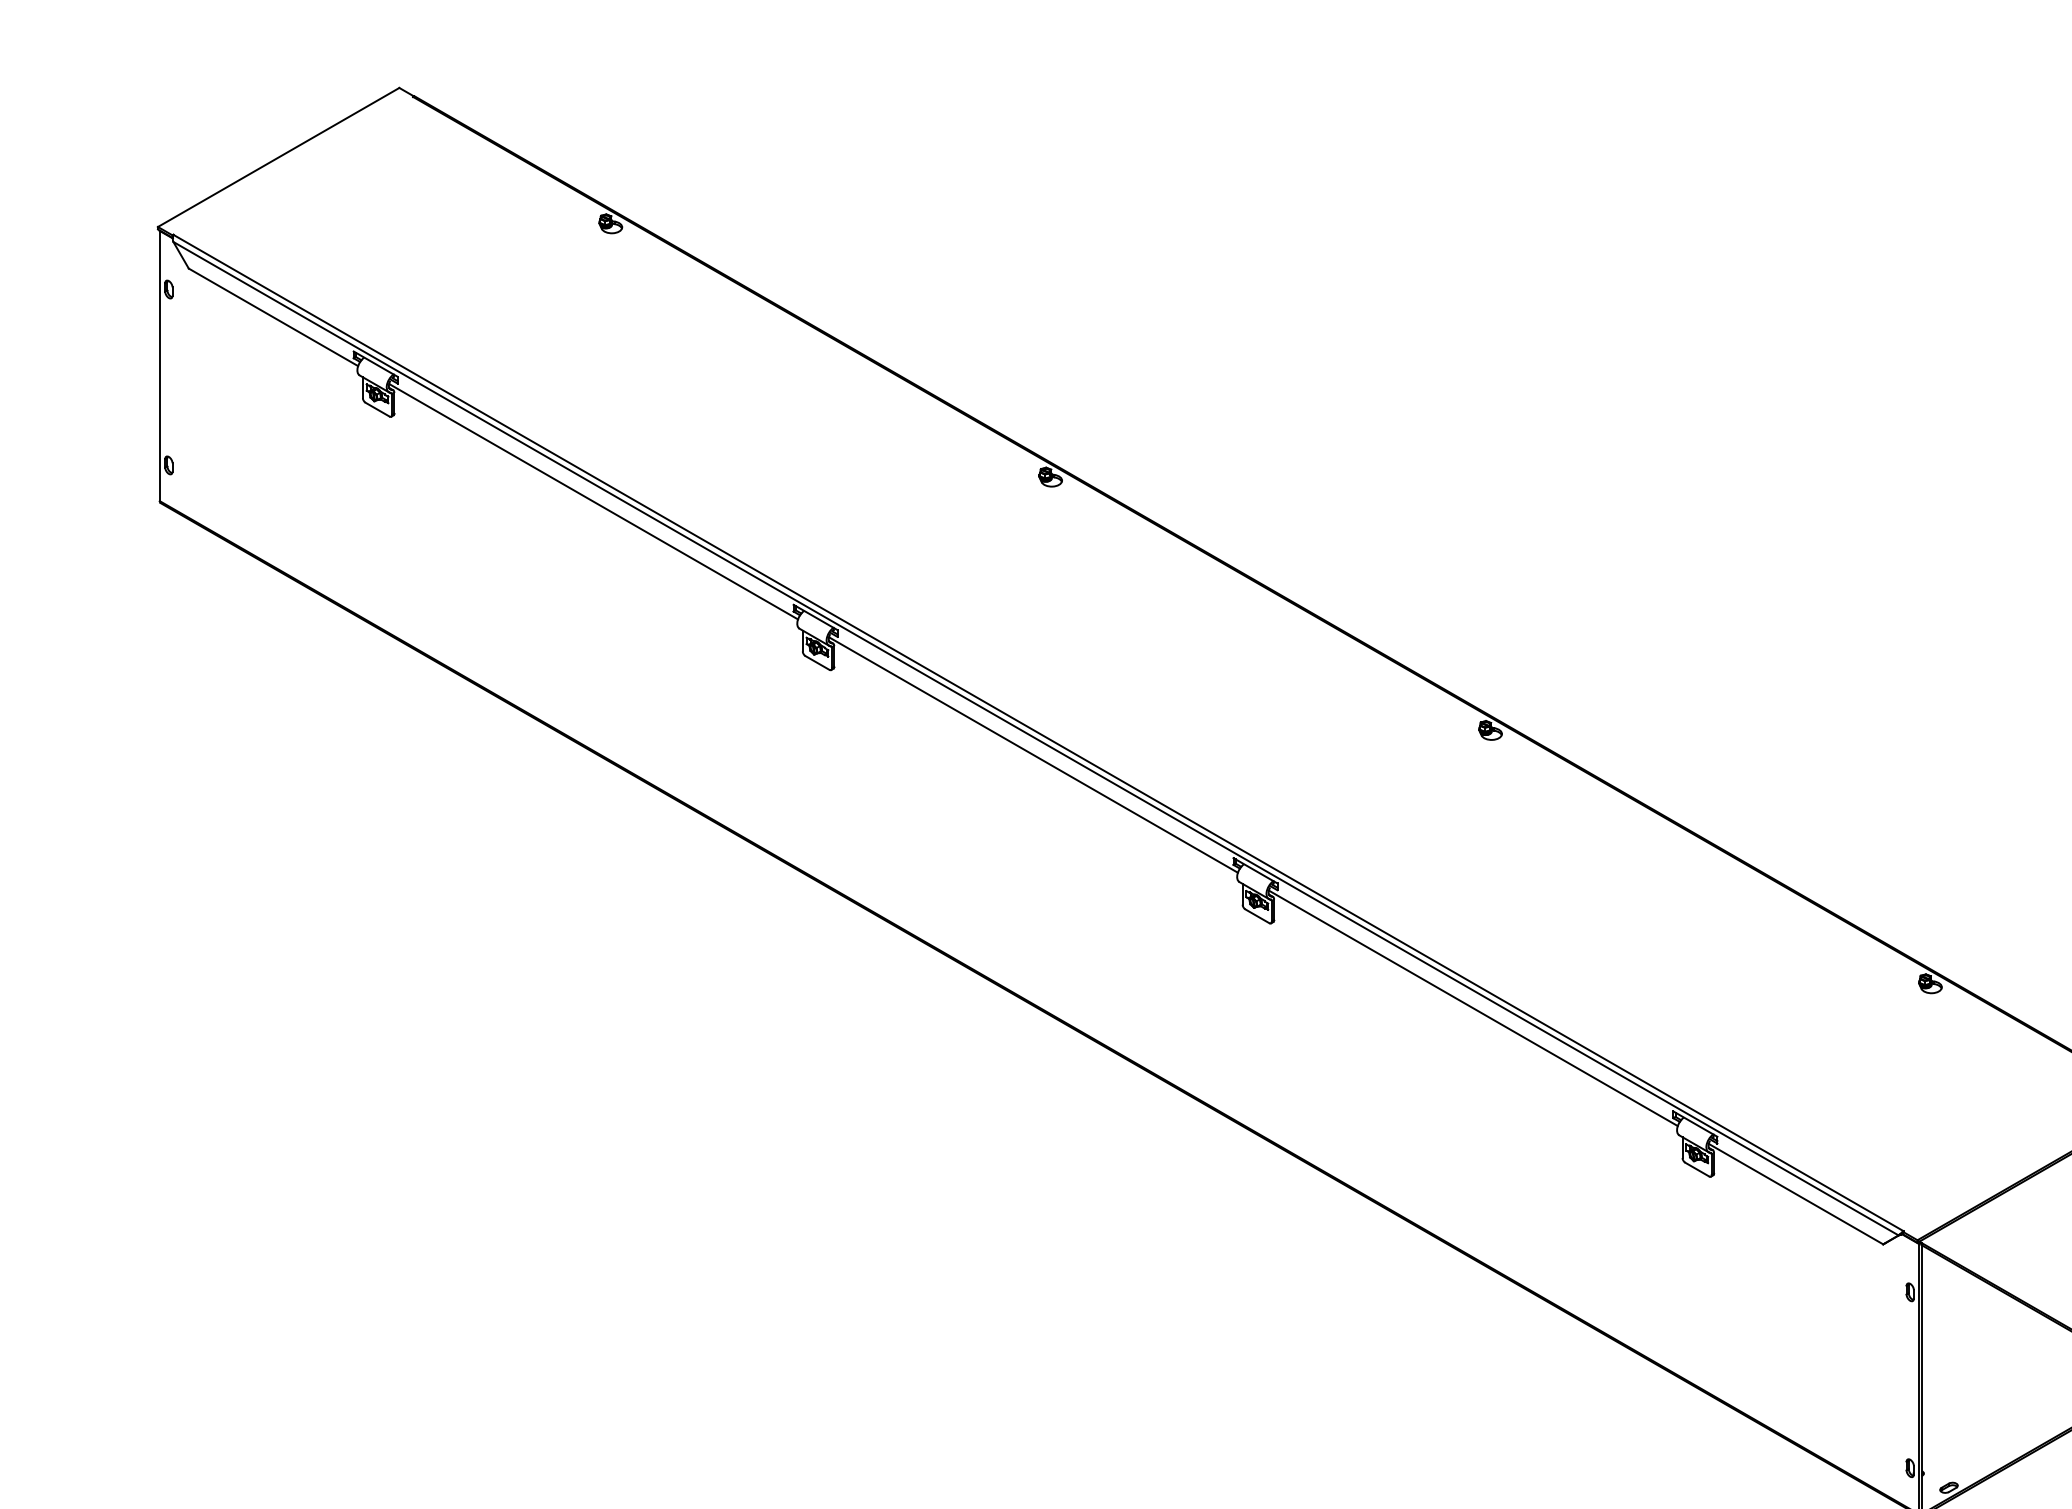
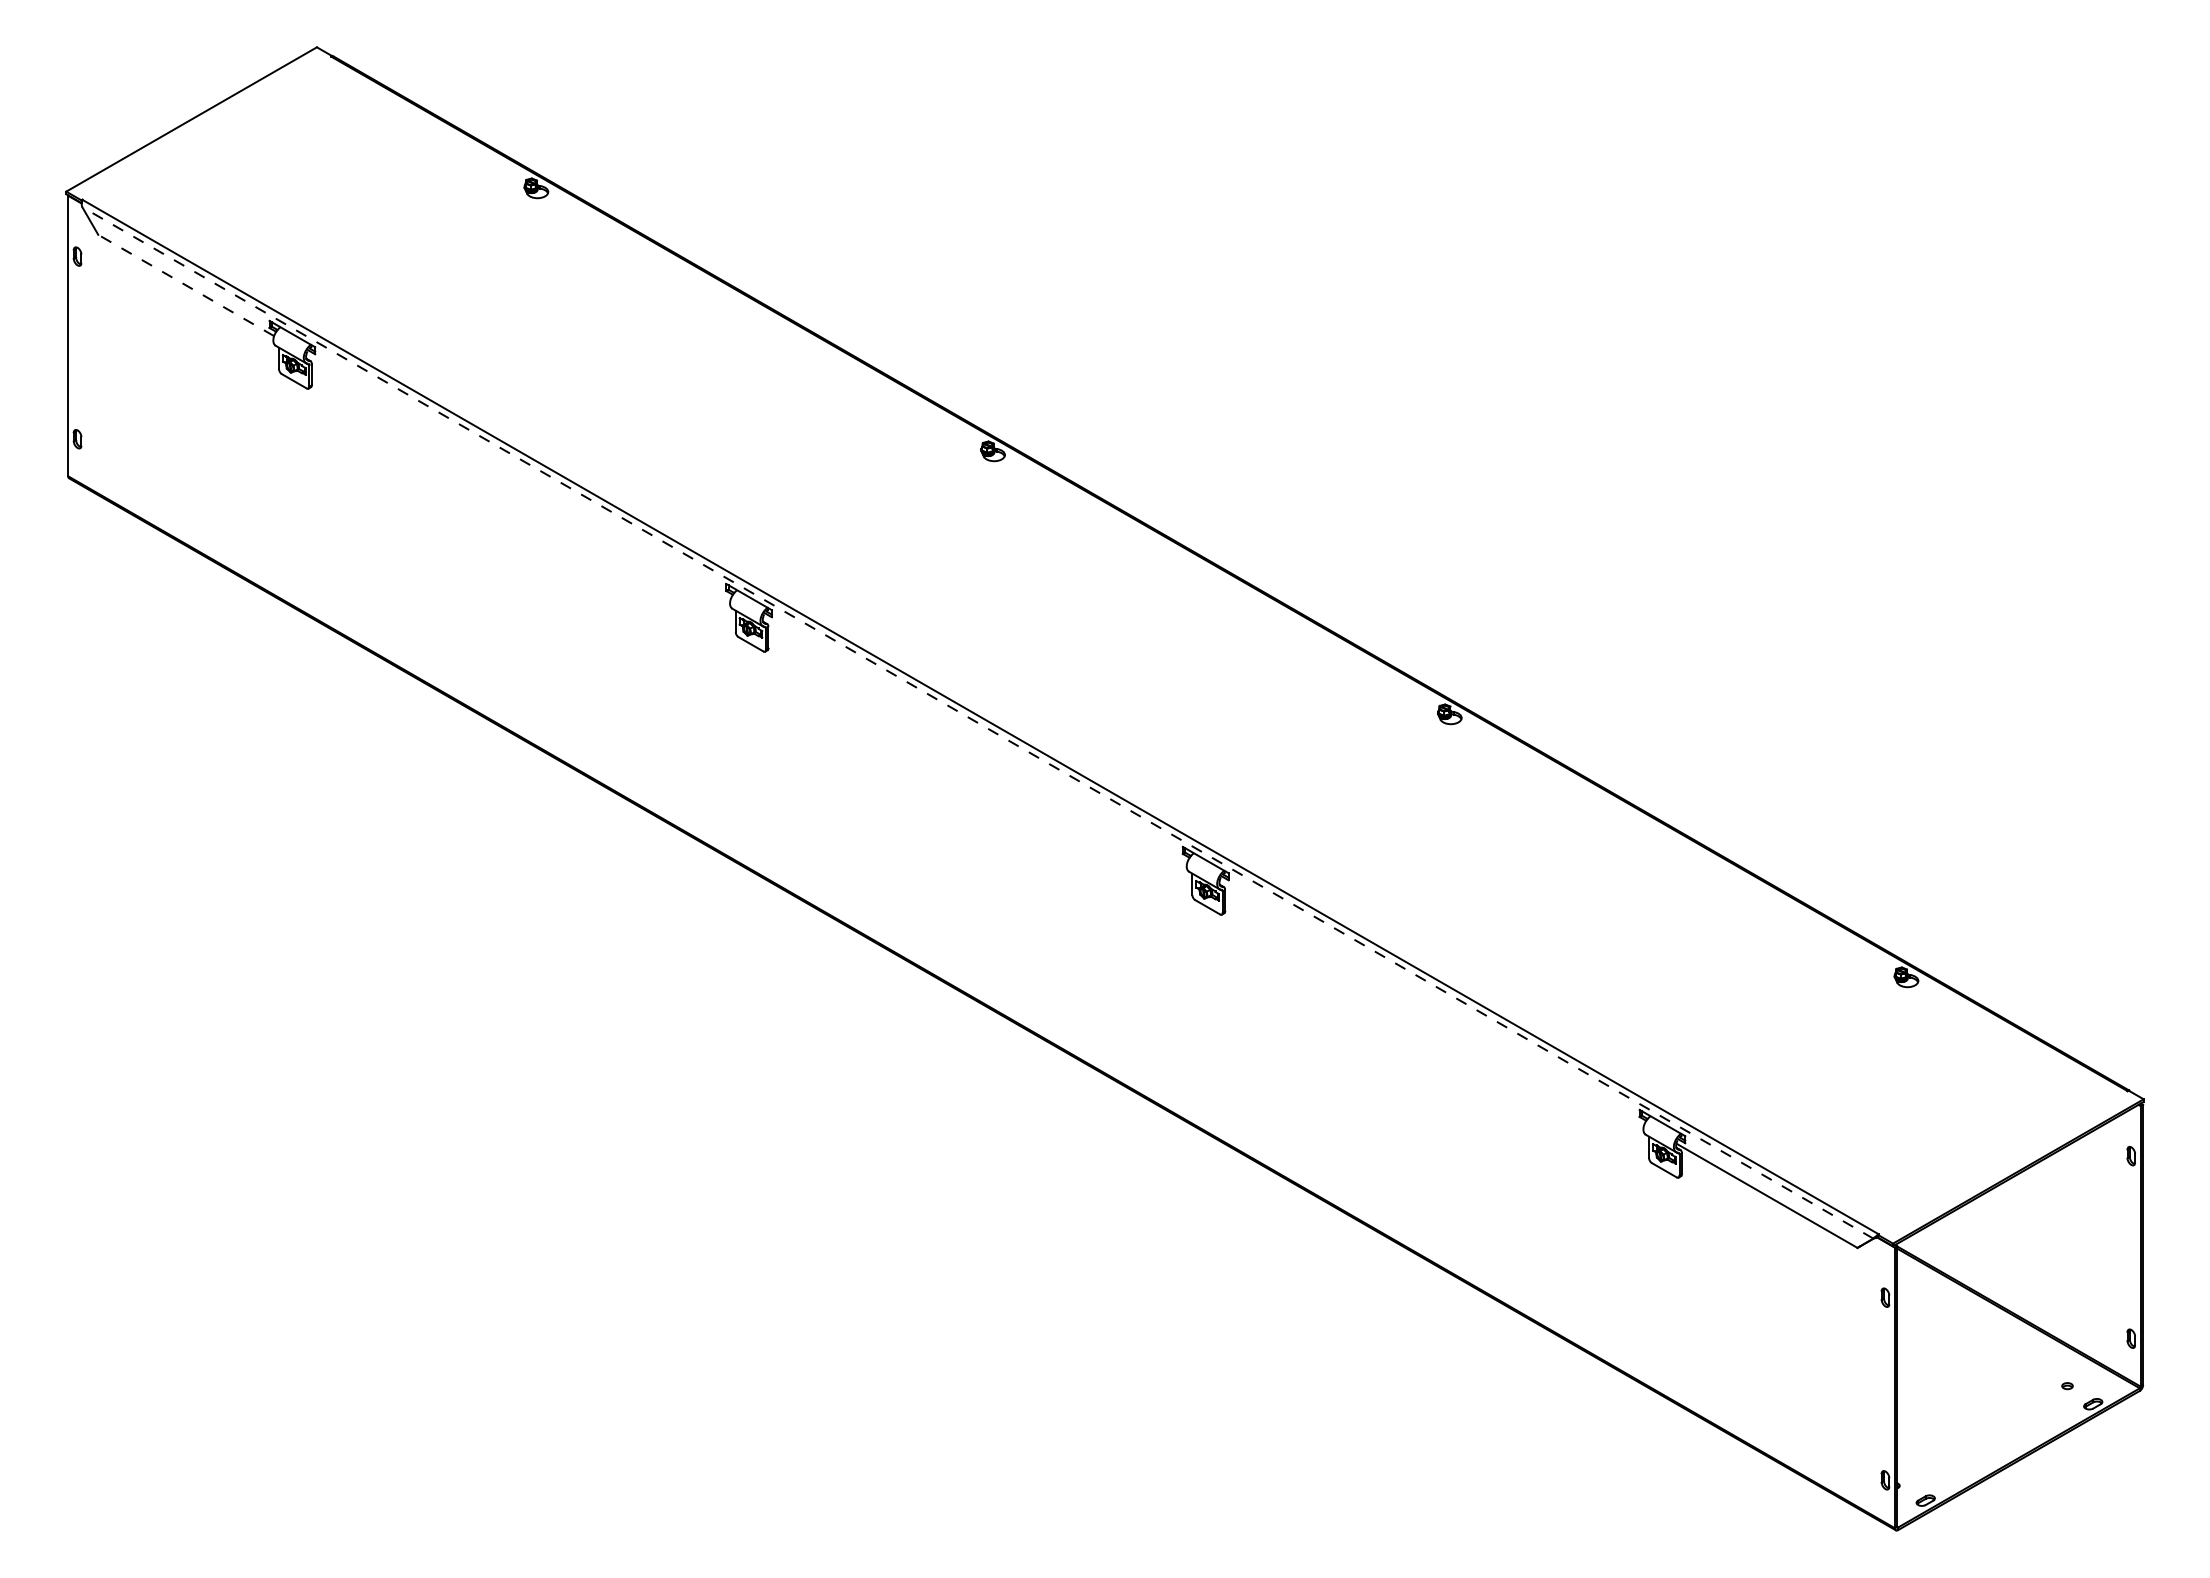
line: (272, 317) -> (185, 285), solid -> dashed
line: (593, 501) -> (518, 476), removed
line: (1035, 738) -> (977, 722), solid -> dashed
line: (1033, 754) -> (975, 739), removed
line: (1472, 1007) -> (1431, 1002), removed

